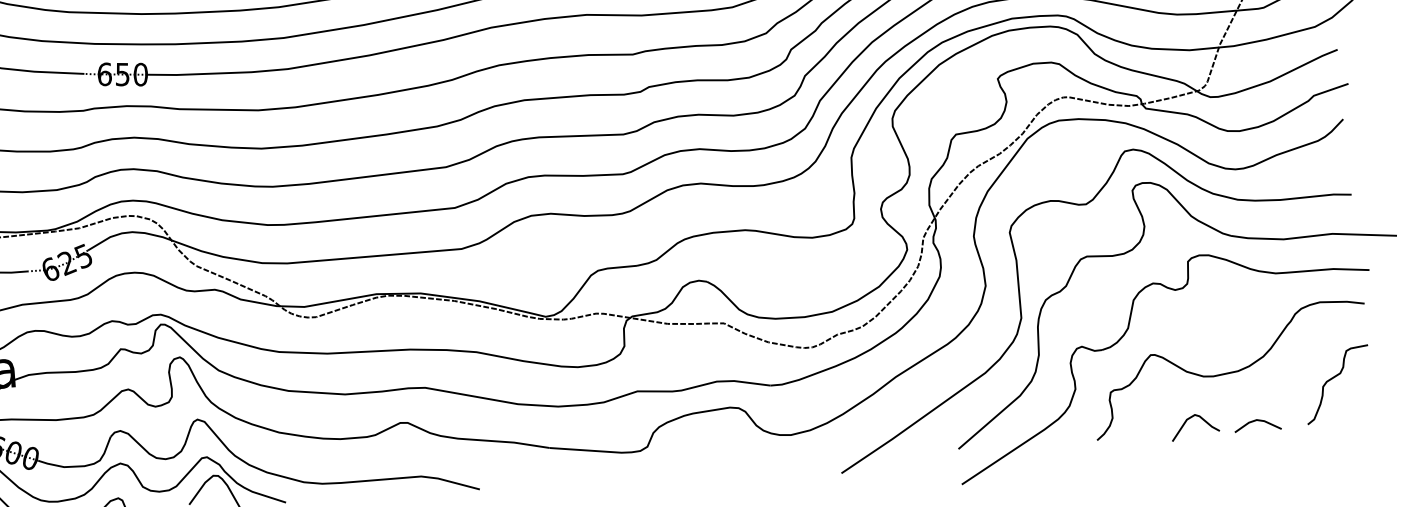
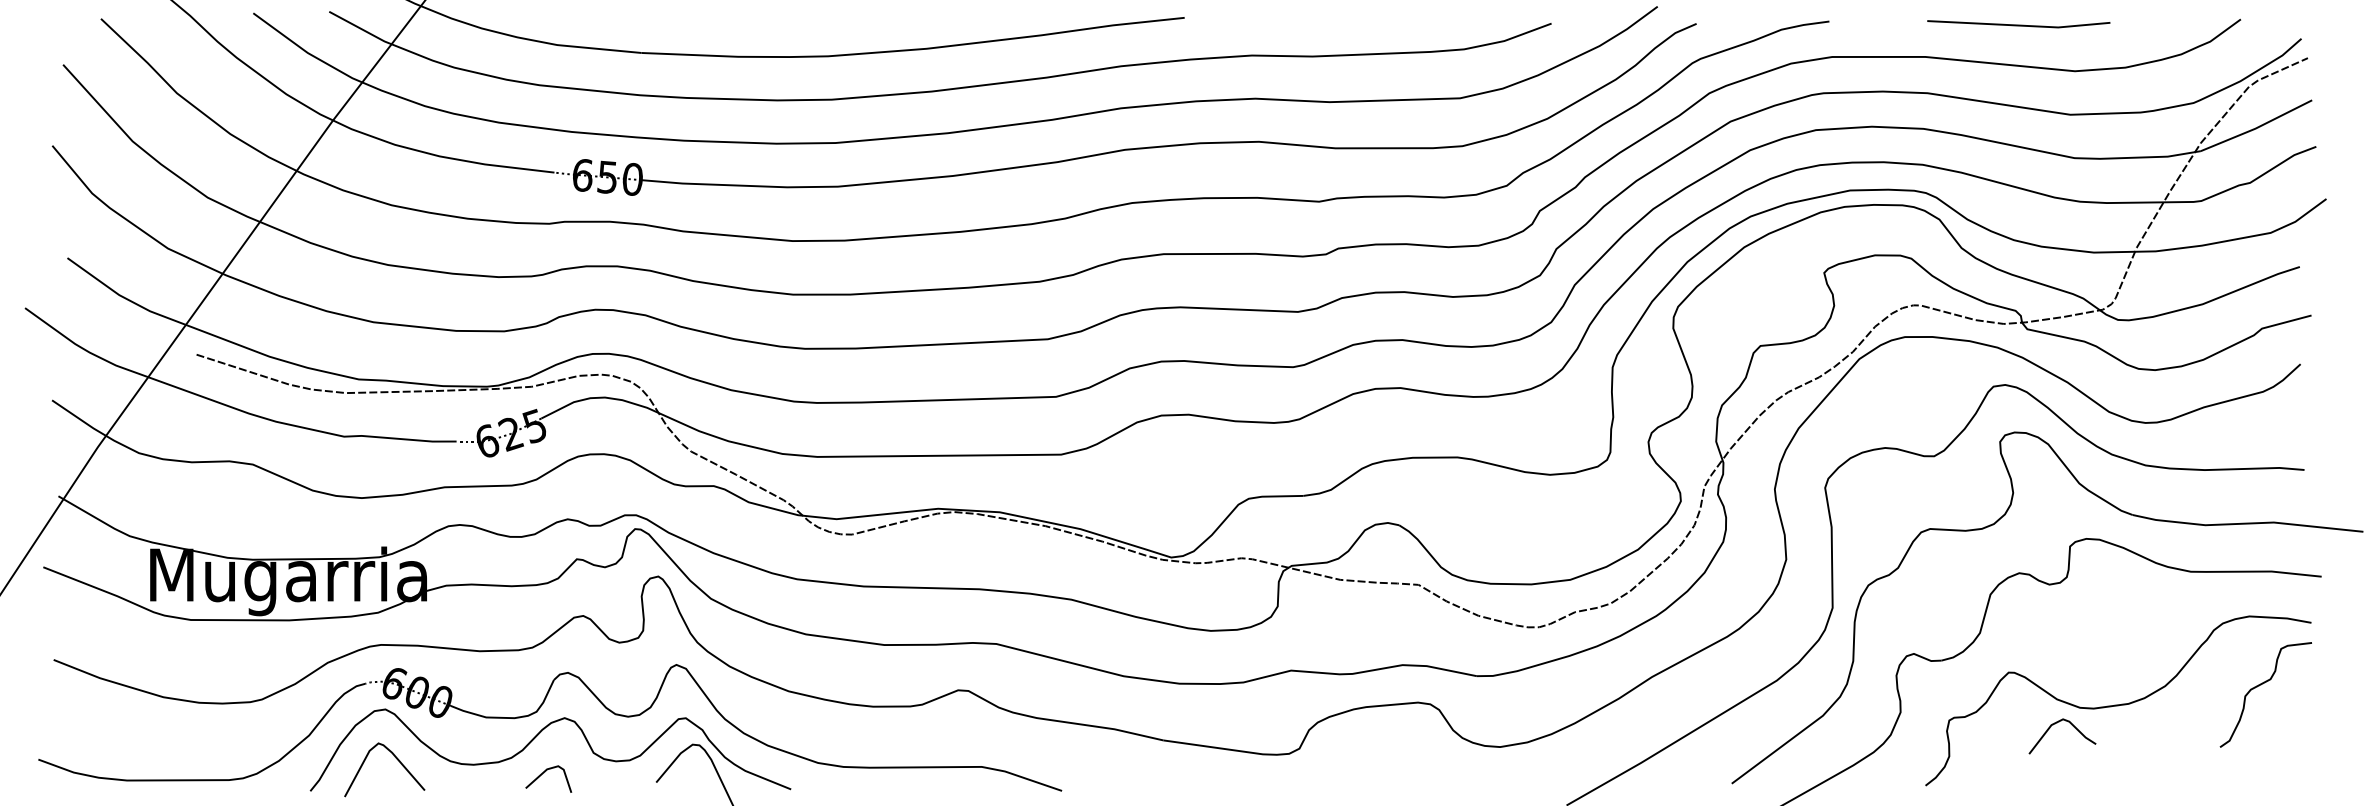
curve: (1334, 378) -> (2261, 685), moved
curve: (1189, 419) -> (2055, 724), moved
line: (1258, 421) -> (2151, 775), removed

